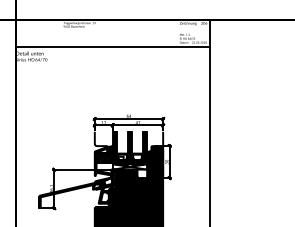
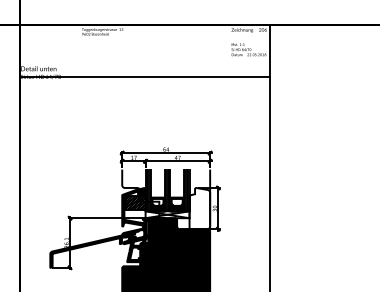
line: (112, 46) -> (144, 76), moved
fill: (155, 162) -> (200, 209), removed

